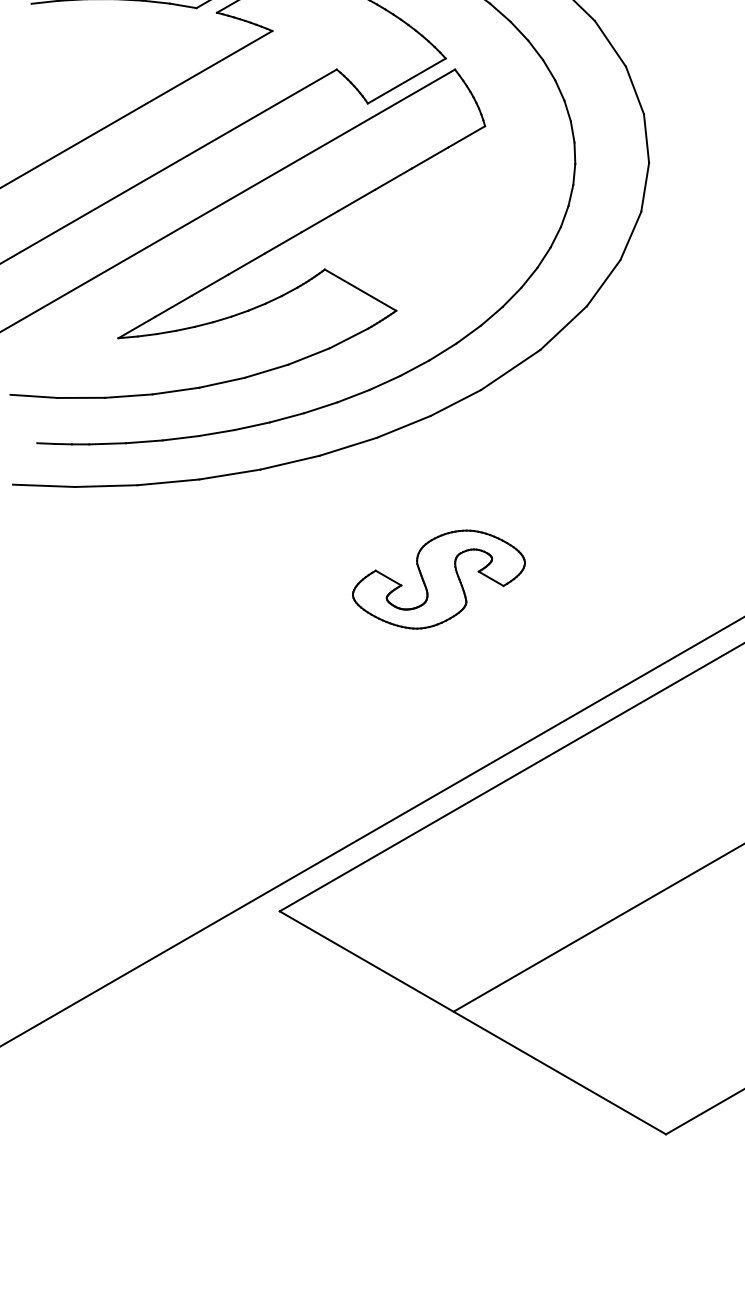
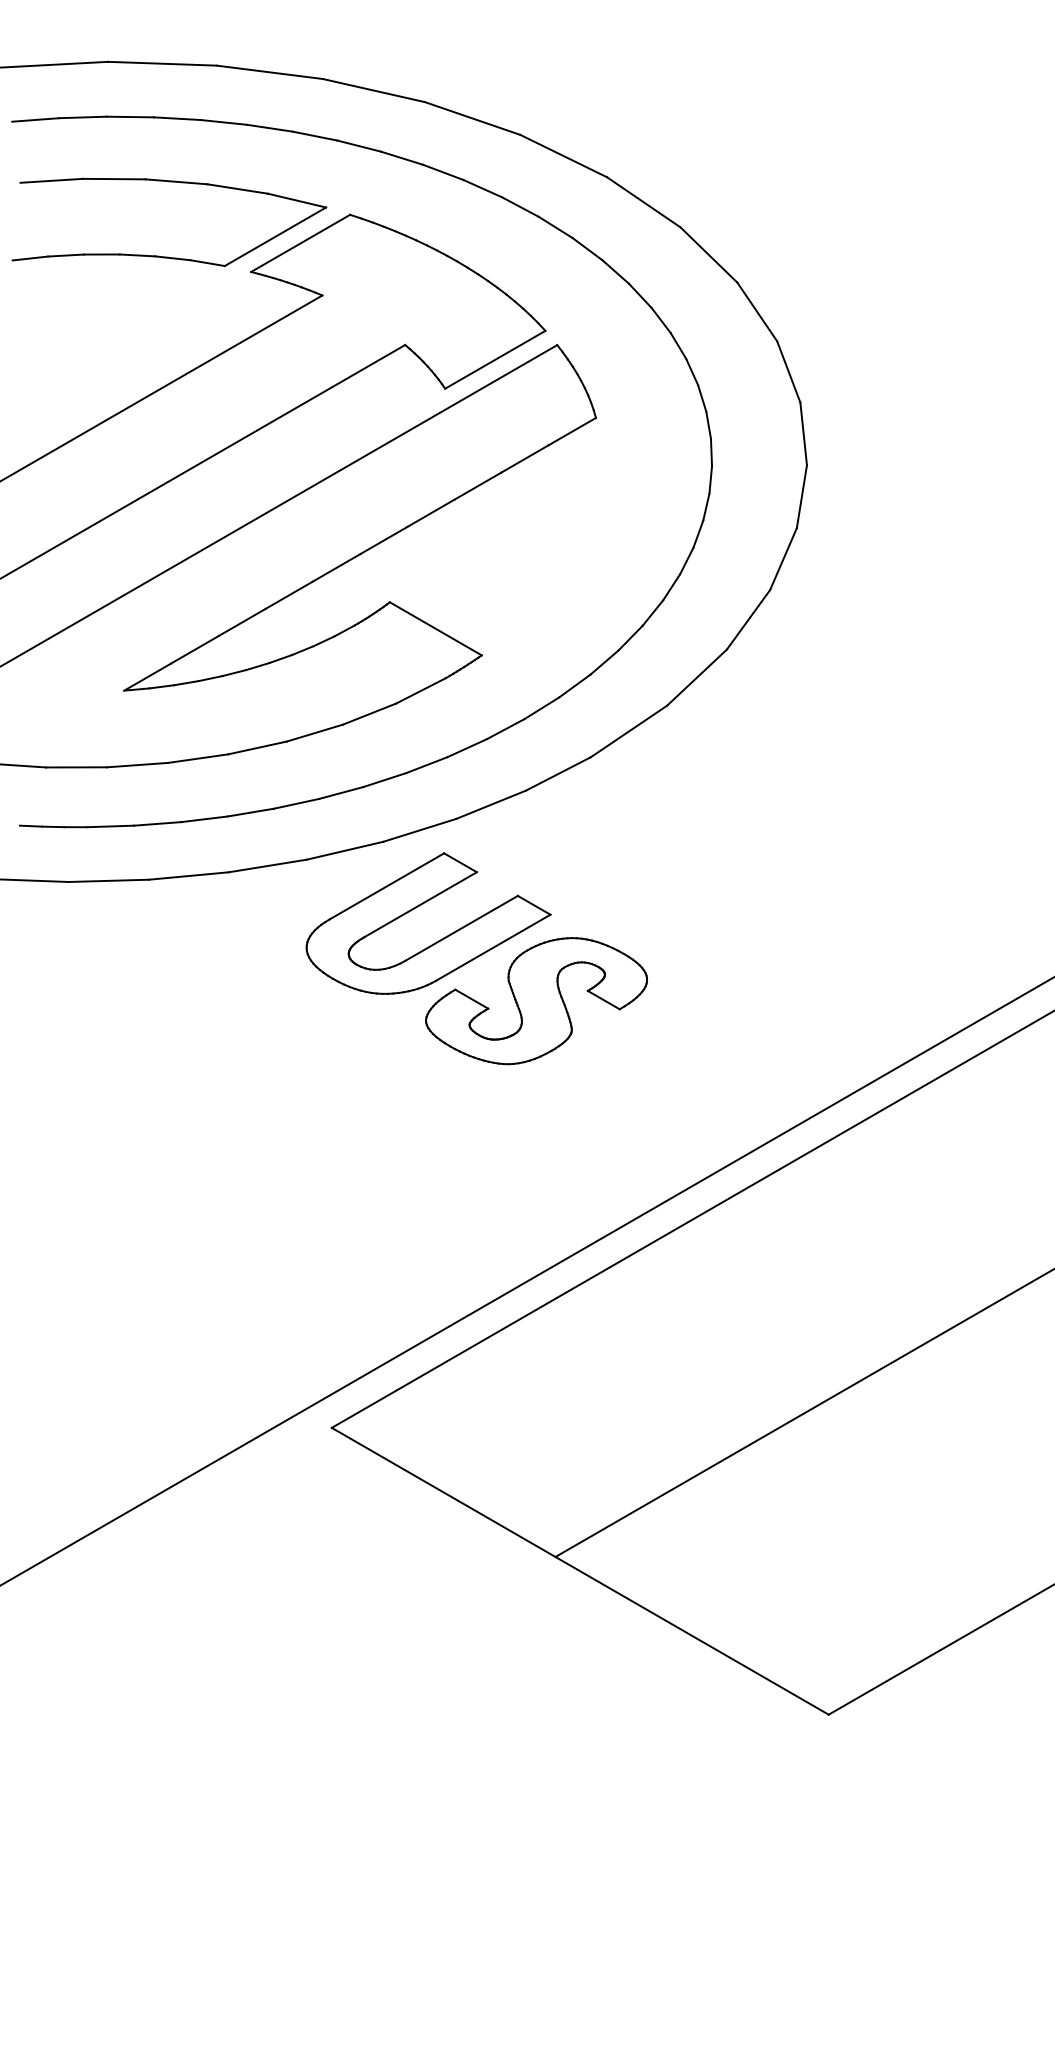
part: (345, 507) -> (416, 908), added

